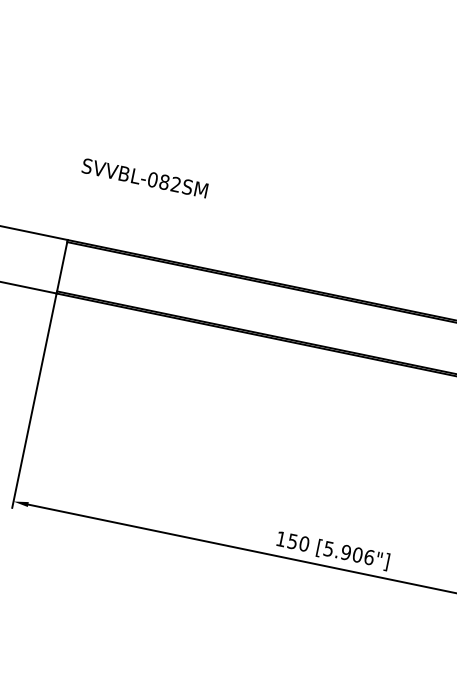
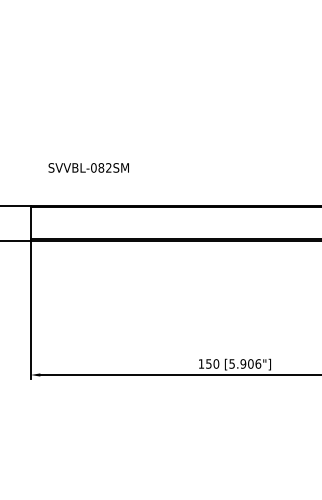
text: (144, 177) -> (88, 167), moved

